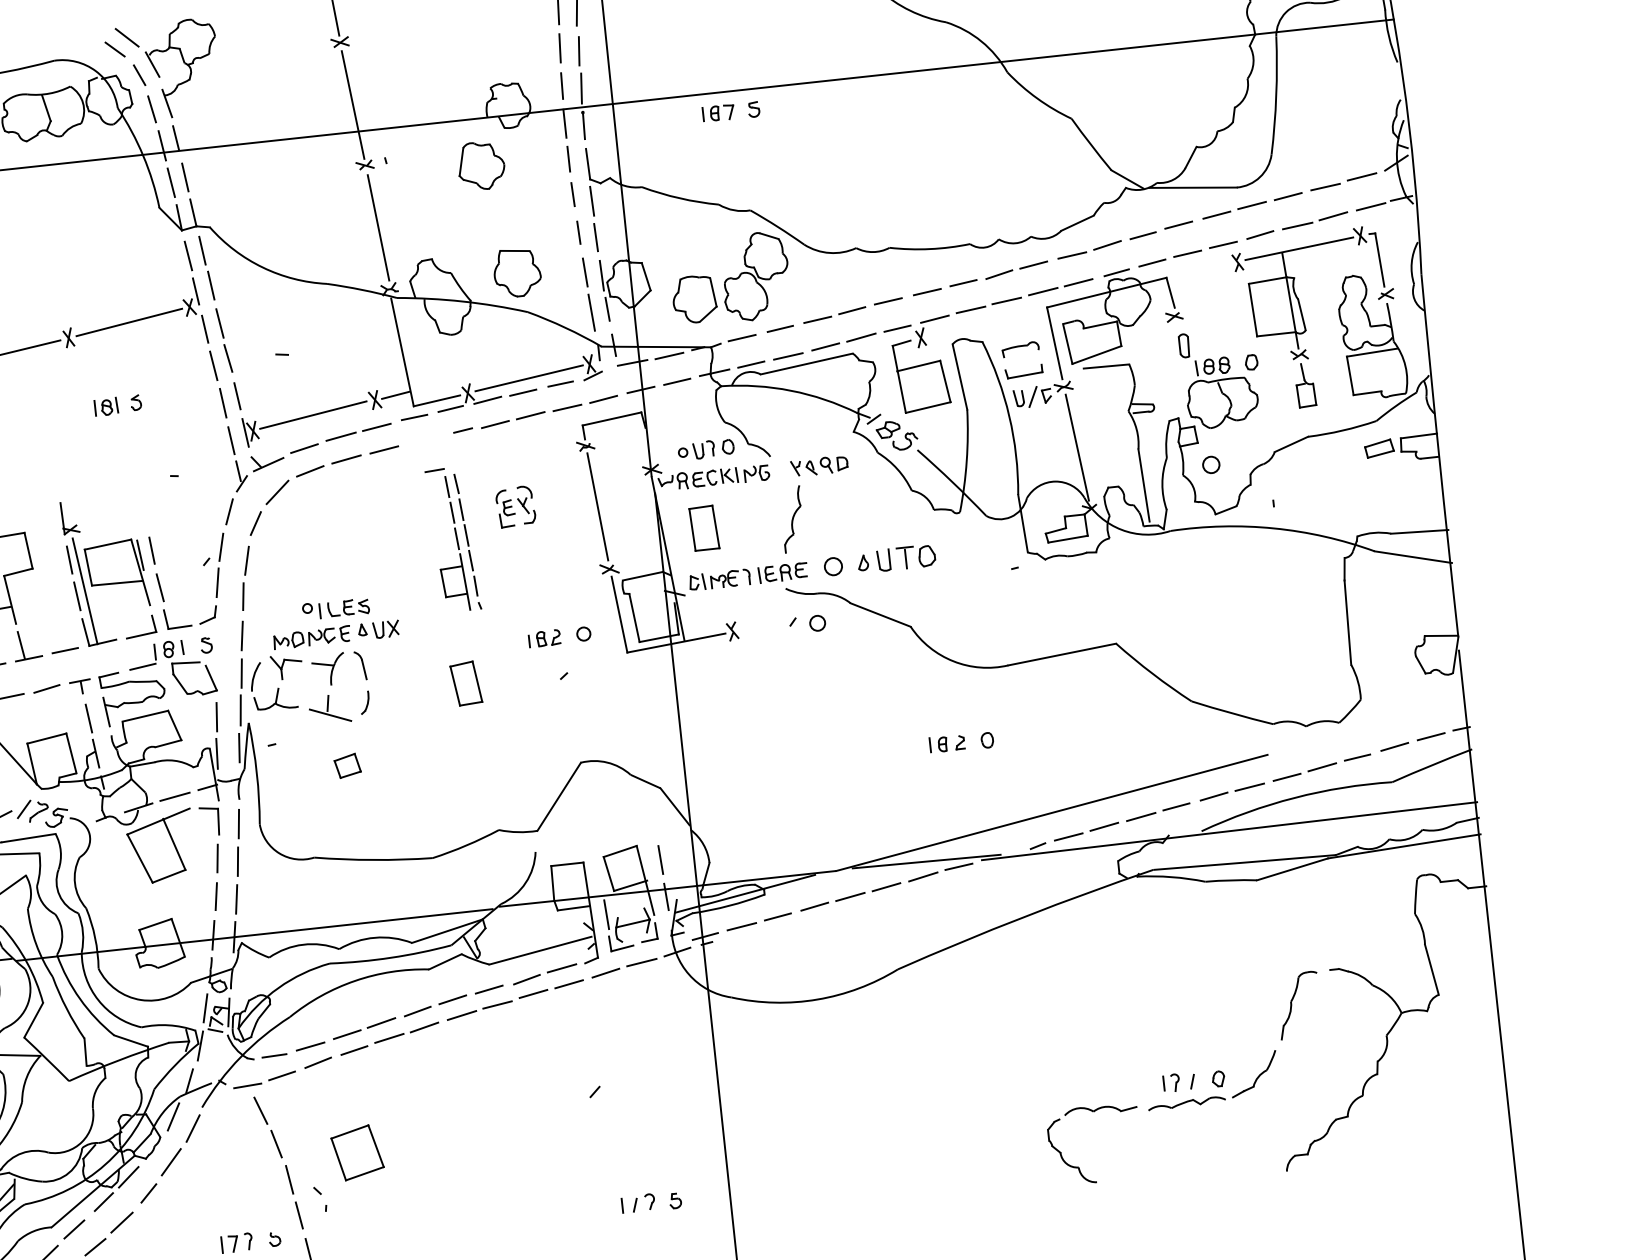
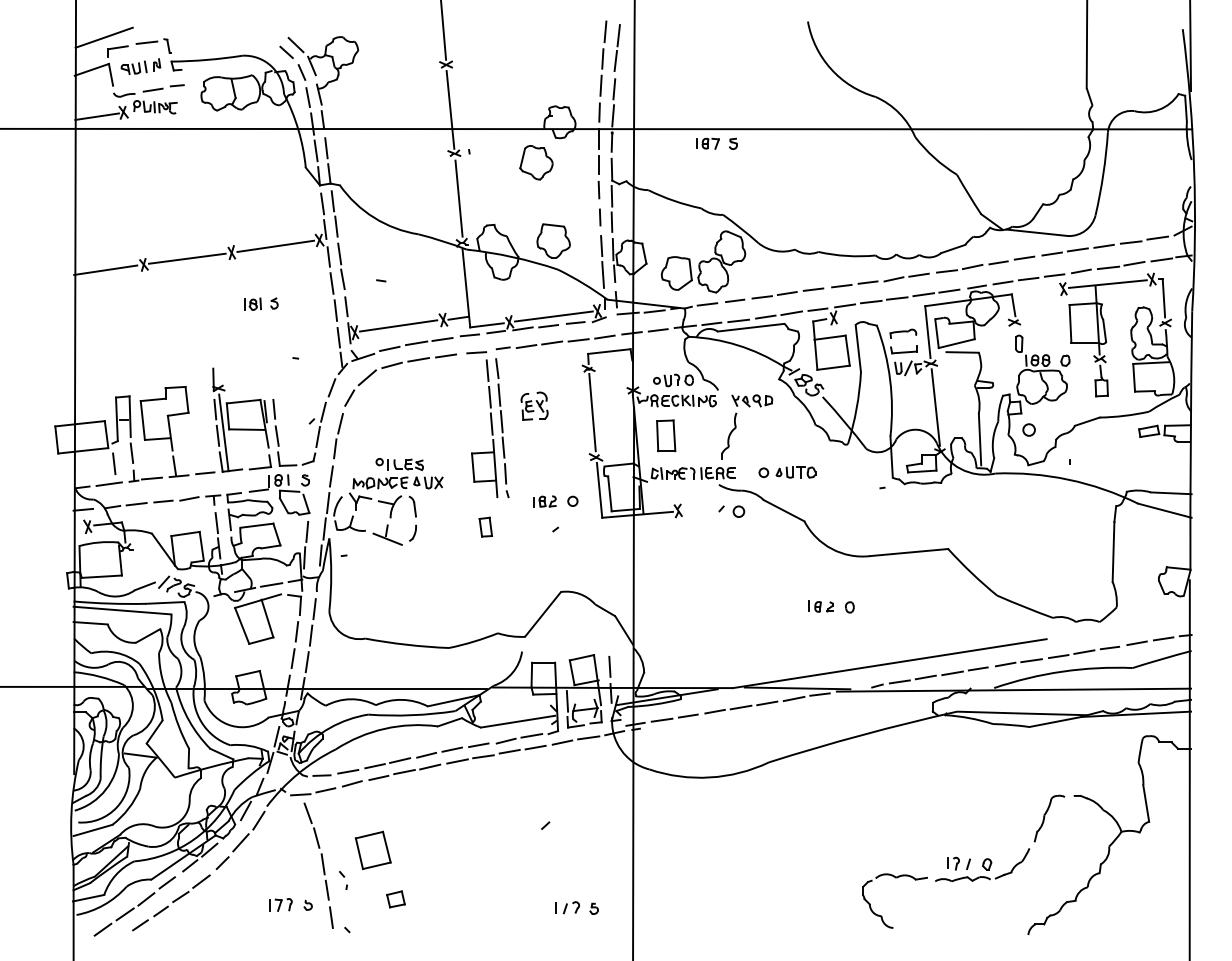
part: (452, 539) -> (487, 424), size x1.43
part: (879, 561) -> (787, 472), size x0.71
part: (465, 682) -> (485, 526), size x0.62
part: (347, 766) -> (395, 899), moved

